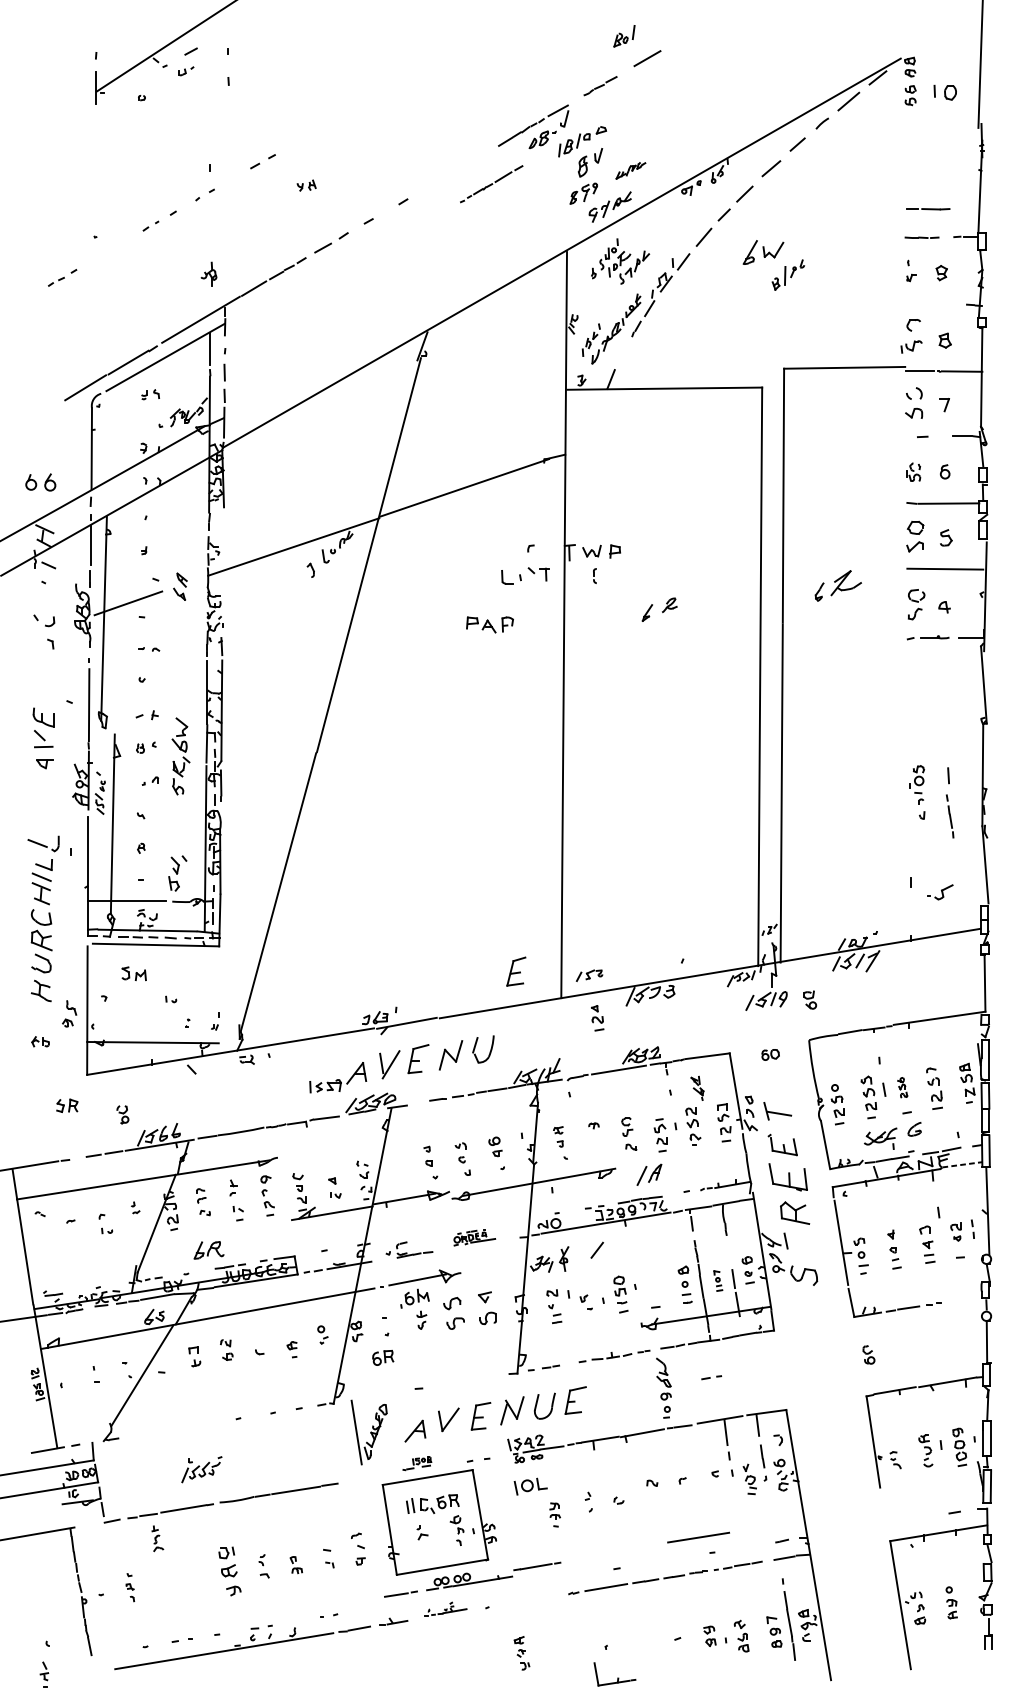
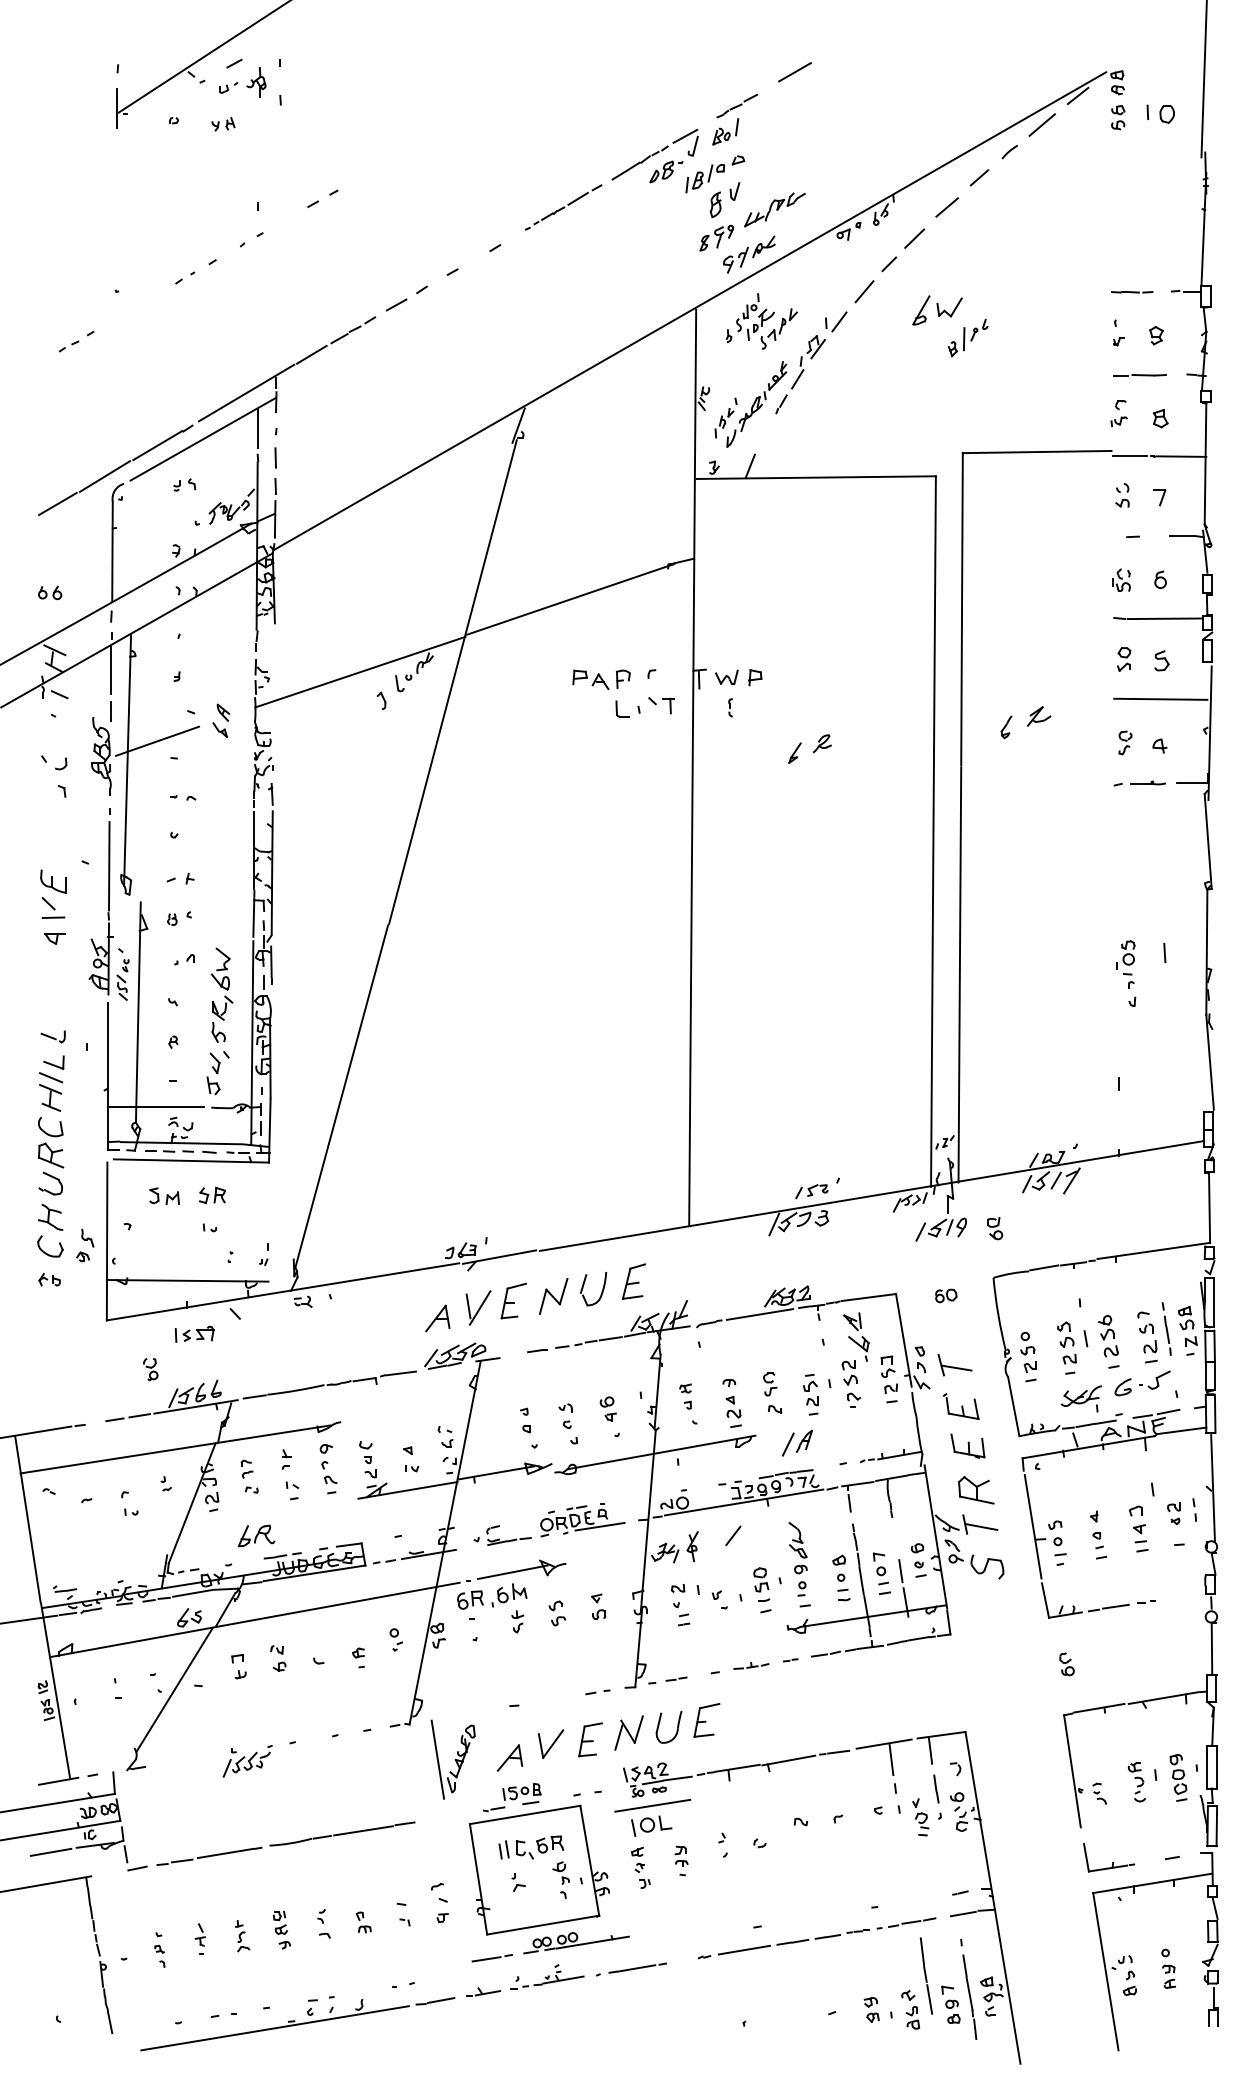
part: (624, 36) -> (725, 131), moved
part: (630, 170) -> (774, 209), size x1.67
part: (491, 184) -> (563, 207), moved
part: (306, 185) -> (223, 124), moved
line: (927, 209) -> (1139, 375), moved
part: (209, 274) -> (256, 82), moved
part: (910, 336) -> (1118, 413), size x0.62
part: (914, 403) -> (1122, 495), size x0.62
line: (46, 409) -> (57, 503), added
part: (41, 482) -> (50, 592), size x0.62
part: (915, 536) -> (1124, 659), size x0.62
part: (846, 583) -> (1039, 716), size x0.62
part: (916, 604) -> (1125, 742), size x0.62
part: (489, 624) -> (601, 679), moved
part: (180, 755) -> (221, 994), moved
part: (949, 816) -> (1166, 1328), moved
part: (42, 843) -> (52, 1036), size x0.62
part: (940, 891) -> (1154, 1379), moved
part: (515, 971) -> (633, 1281), moved
part: (589, 975) -> (811, 1191), moved
part: (597, 1017) -> (733, 1411), moved
part: (38, 1019) -> (46, 1252), added
part: (325, 1085) -> (194, 1333), moved
part: (697, 1087) -> (856, 1336), size x1.67
part: (902, 1087) -> (1108, 1336), size x1.67
part: (67, 1105) -> (212, 1194), moved
line: (962, 1164) -> (1181, 1430), dashed -> solid
part: (787, 1176) -> (967, 1445), size x0.71
part: (474, 1237) -> (582, 1520), size x1.67
line: (799, 1242) -> (981, 1526), added
part: (717, 1280) -> (881, 1573), size x1.67
part: (487, 1307) -> (598, 1606), size x0.62
part: (453, 1313) -> (556, 1613), size x0.62
part: (612, 1355) -> (751, 1665), size x0.71
part: (383, 1357) -> (470, 1599), moved
part: (711, 1377) -> (597, 1692), moved
part: (663, 1388) -> (797, 1559), moved
part: (417, 1463) -> (512, 1797), size x1.67
part: (201, 1469) -> (247, 1761), moved
line: (41, 1507) -> (50, 1851), added
line: (698, 1537) -> (652, 1805), moved
part: (157, 1539) -> (242, 1936), moved
line: (537, 1565) -> (637, 1967), moved
part: (229, 1570) -> (281, 1929), size x0.62
line: (753, 1608) -> (925, 1975), added
part: (445, 1609) -> (547, 1976), size x1.43
part: (521, 1653) -> (640, 1867), moved
part: (43, 1674) -> (199, 1938), moved
part: (617, 1678) -> (1112, 1862), moved

